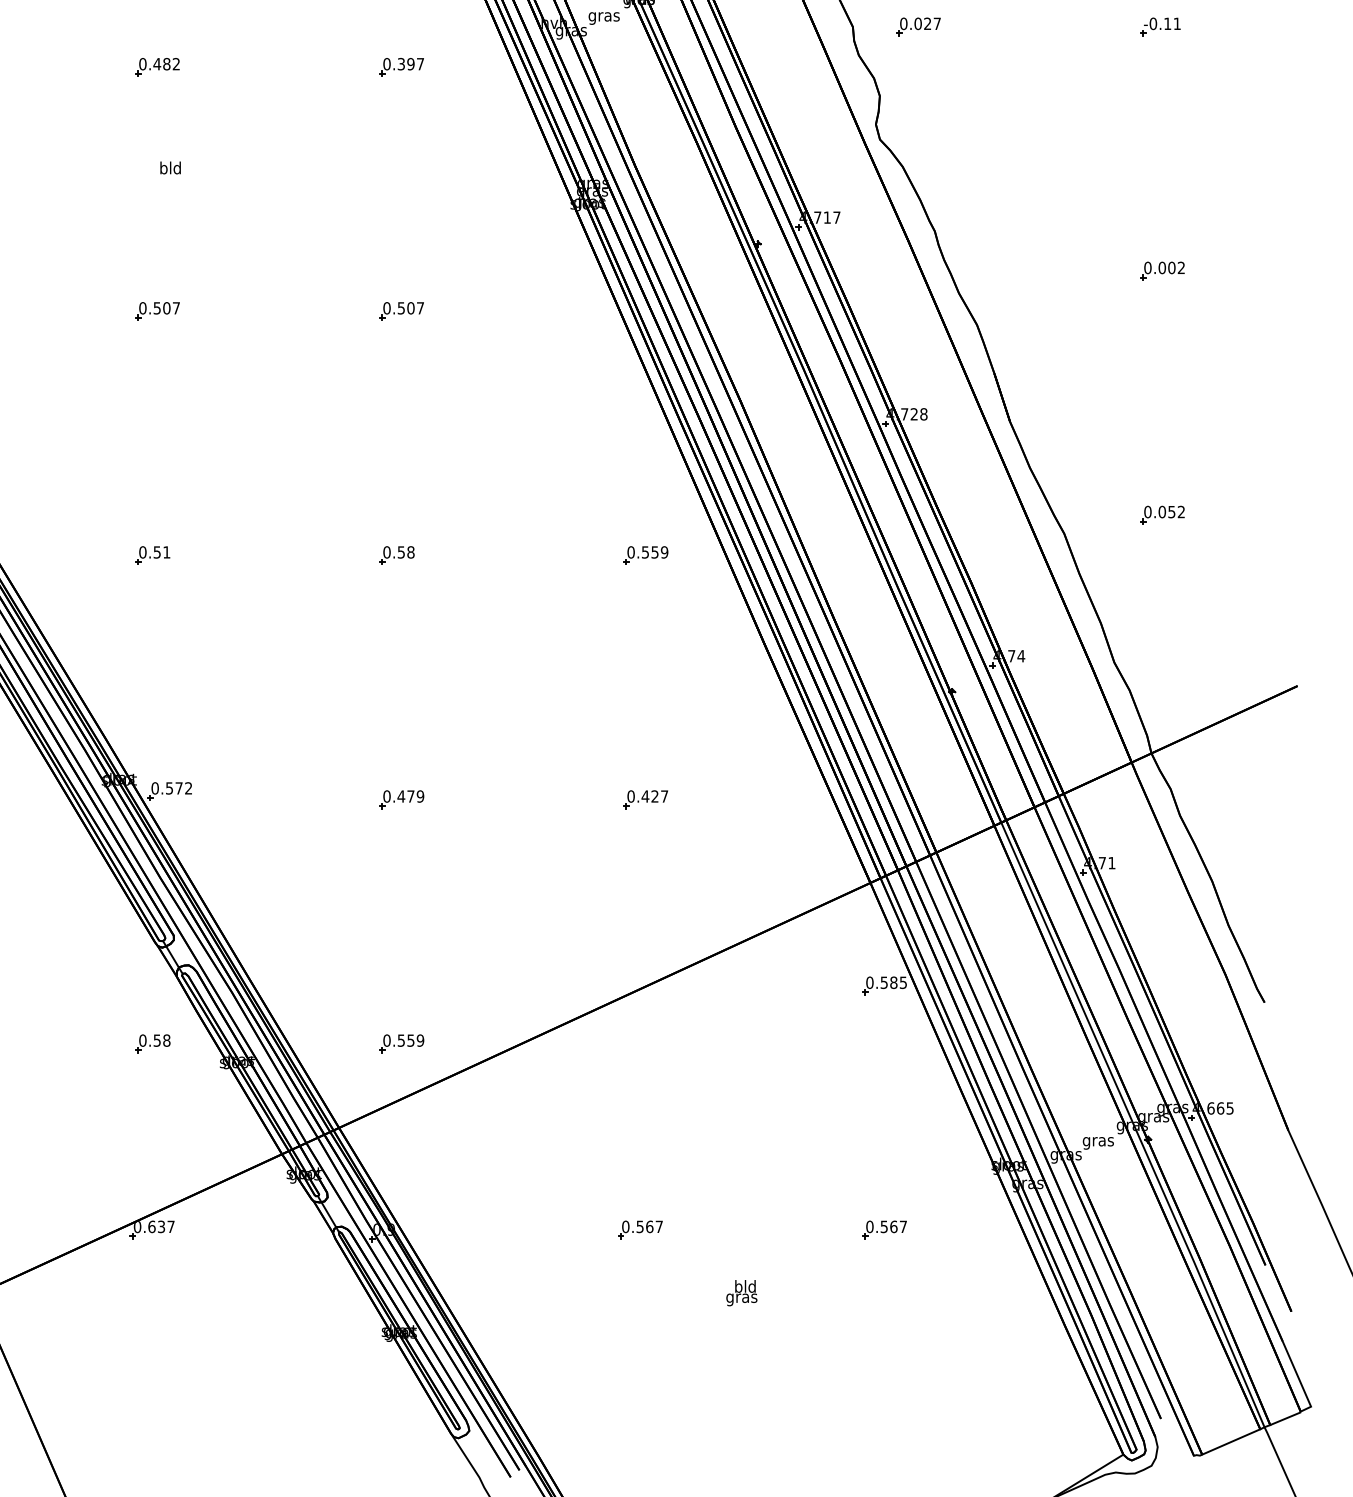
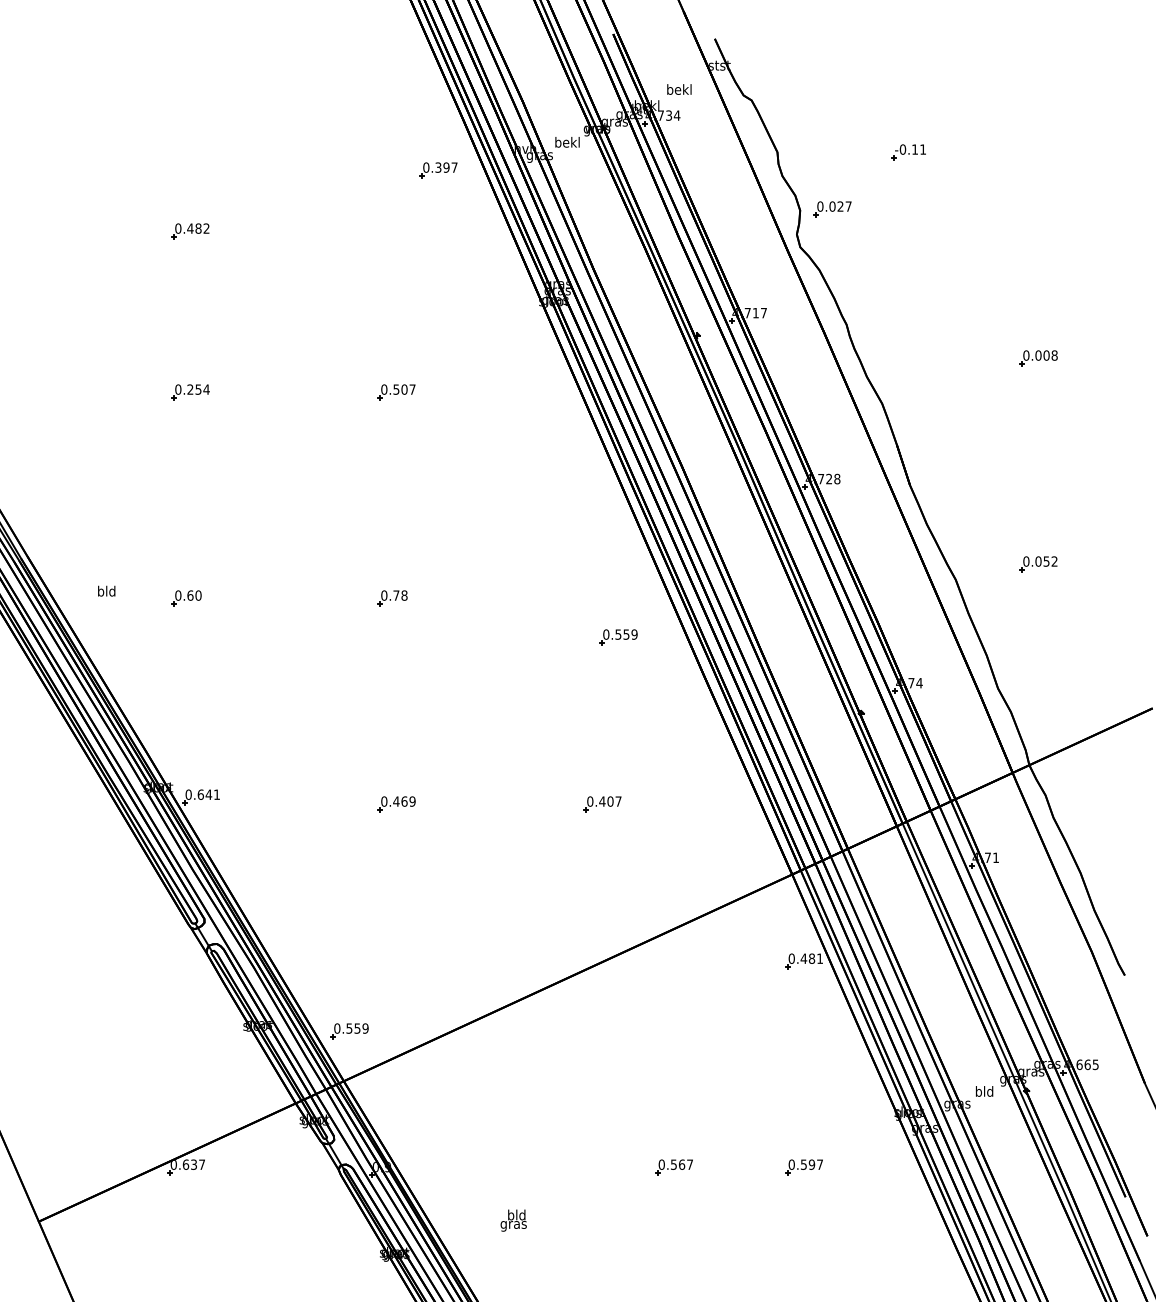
text: (604, 16) -> (567, 143), gras -> bekl
part: (918, 27) -> (832, 209), moved
part: (1159, 27) -> (908, 152), moved
part: (157, 67) -> (190, 231), moved
part: (401, 67) -> (438, 170), moved
text: (170, 167) -> (106, 590), moved
text: (1181, 267) -> (1054, 355), 0.002 -> 0.008
text: (166, 308) -> (198, 389), 0.507 -> 0.254
text: (162, 552) -> (194, 595), 0.51 -> 0.60
text: (401, 552) -> (396, 595), 0.58 -> 0.78
part: (645, 555) -> (618, 637), moved
text: (178, 788) -> (208, 794), 0.572 -> 0.641
text: (410, 796) -> (404, 801), 0.479 -> 0.469
text: (655, 796) -> (610, 801), 0.427 -> 0.407
text: (893, 982) -> (811, 958), 0.585 -> 0.481
part: (152, 1044) -> (186, 1010), removed
part: (401, 1044) -> (349, 1031), moved
text: (1098, 1141) -> (984, 1092), gras -> bld
text: (893, 1226) -> (811, 1164), 0.567 -> 0.597
part: (639, 1230) -> (673, 1167), moved
text: (741, 1292) -> (513, 1220), moved

